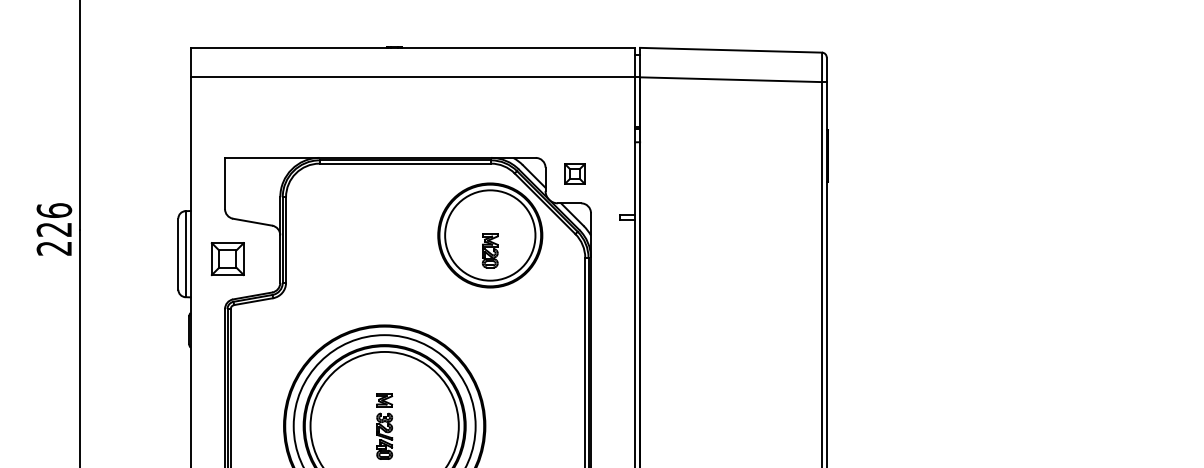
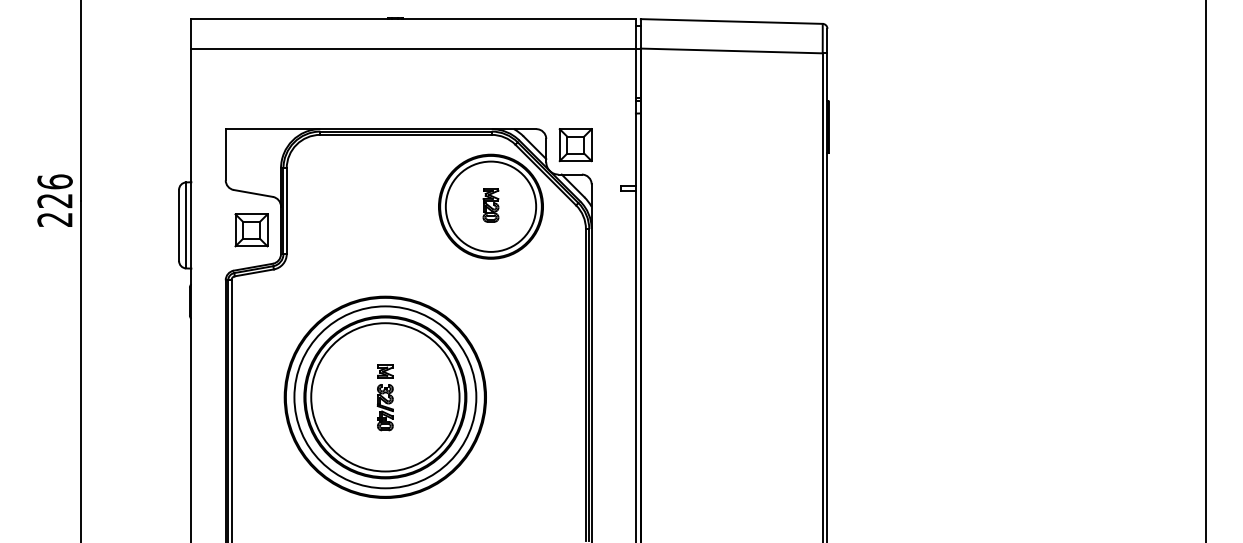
part: (574, 174) -> (575, 145), size x1.67
part: (489, 251) -> (490, 205), moved
part: (227, 259) -> (251, 230), moved

